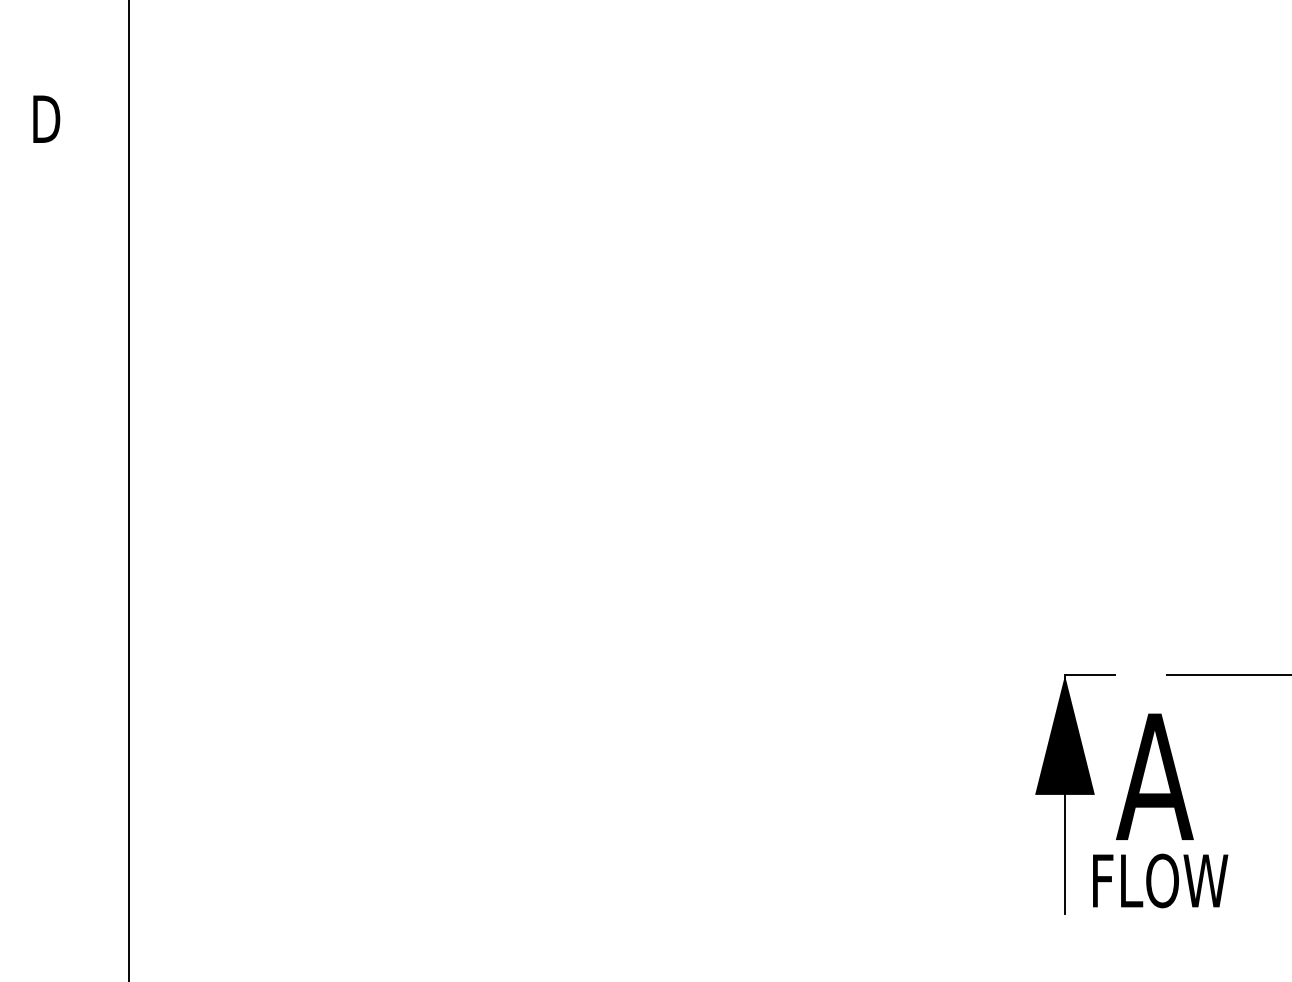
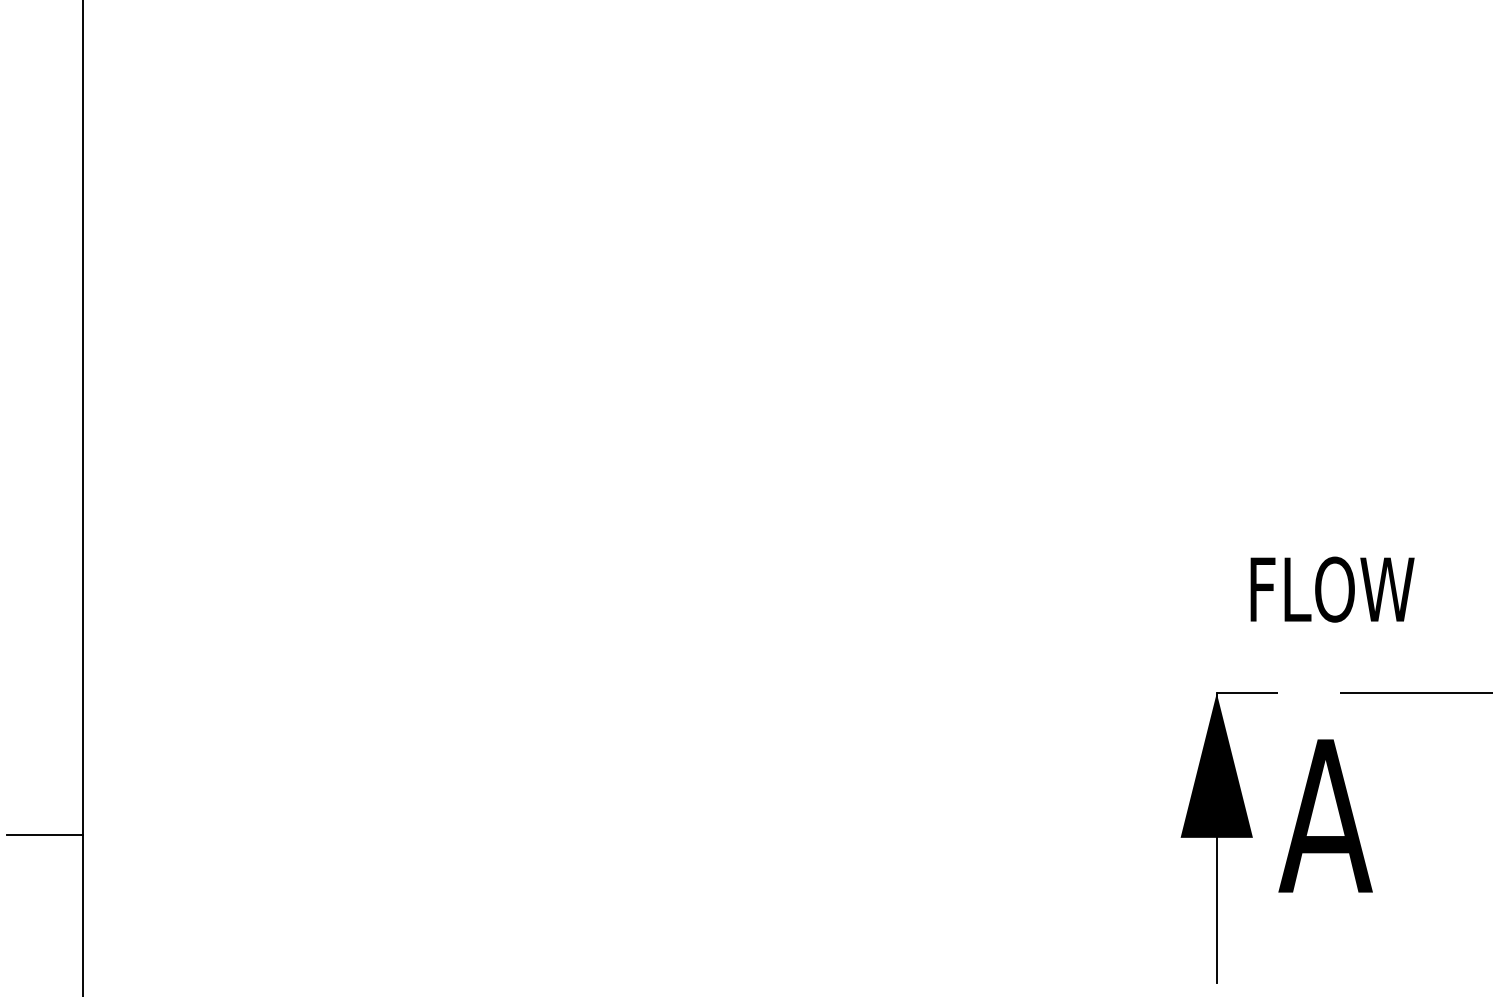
line: (97, 792) -> (44, 834), added
text: (1160, 880) -> (1332, 589), moved

